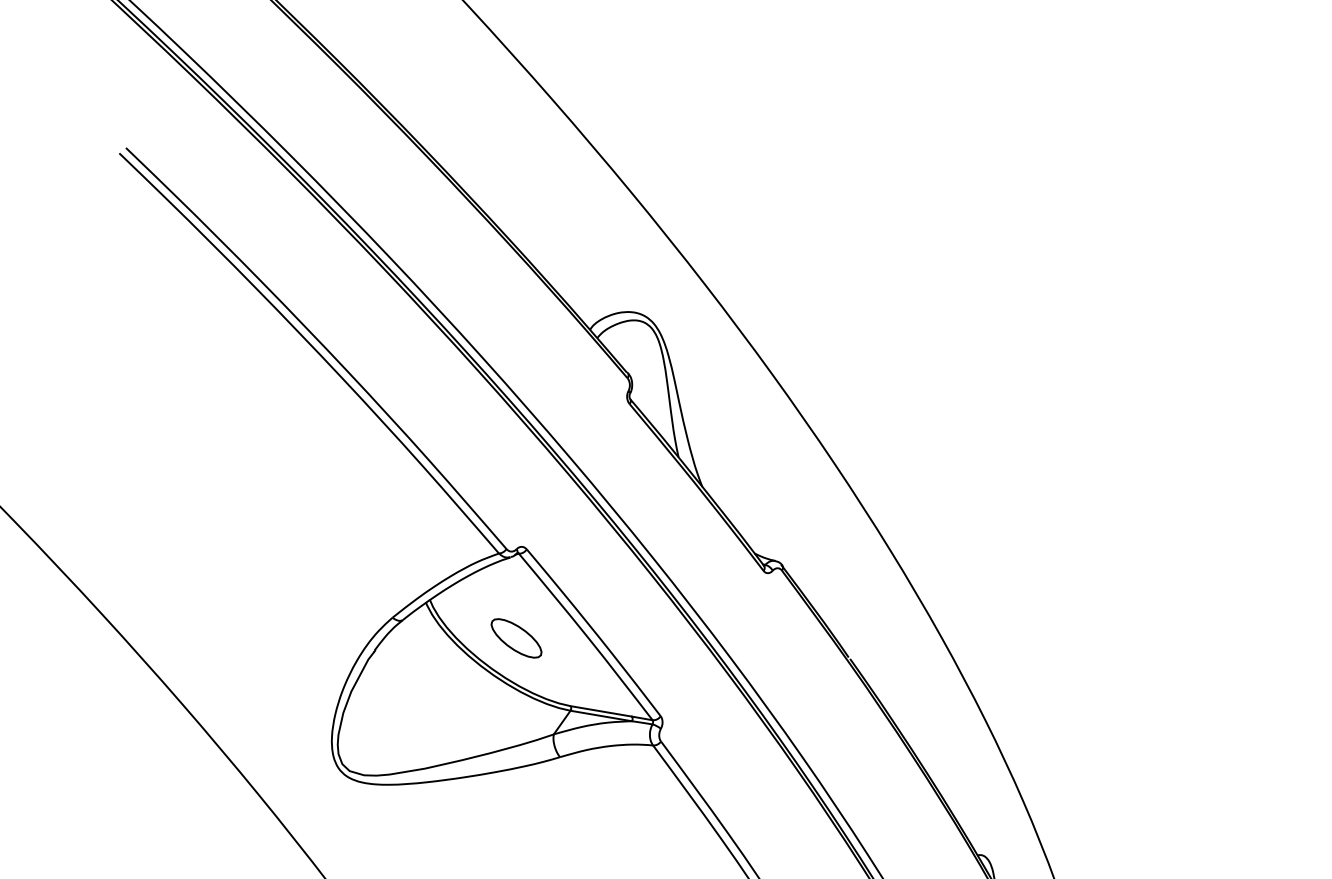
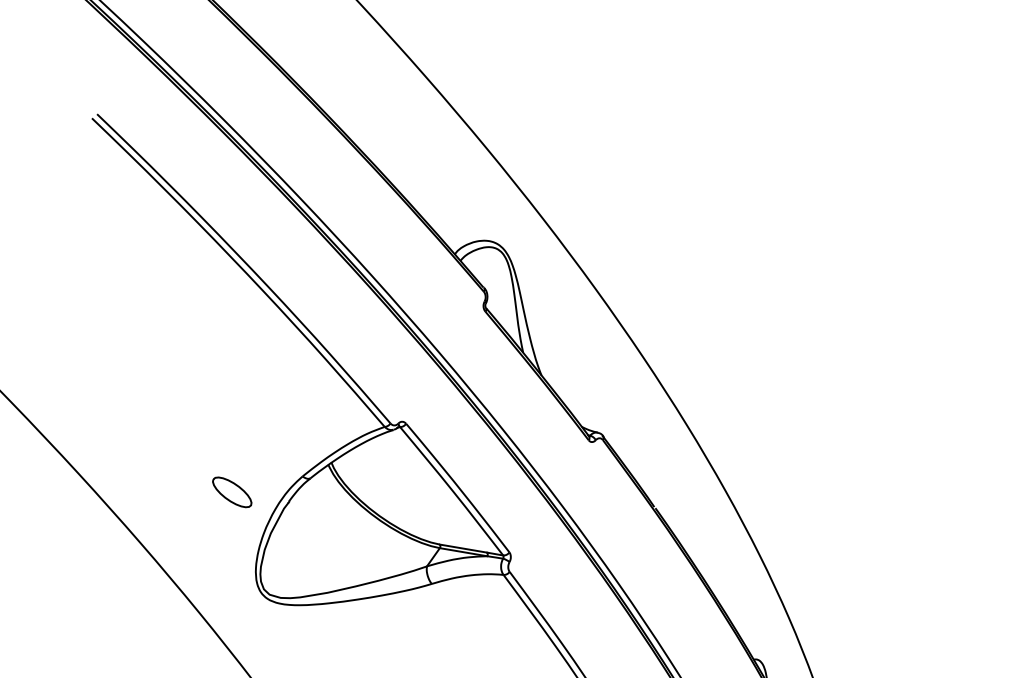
part: (516, 638) -> (232, 492), moved

